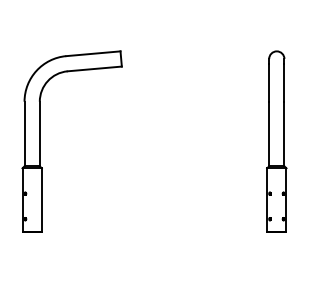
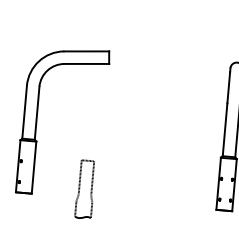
part: (99, 220) -> (79, 188), added

